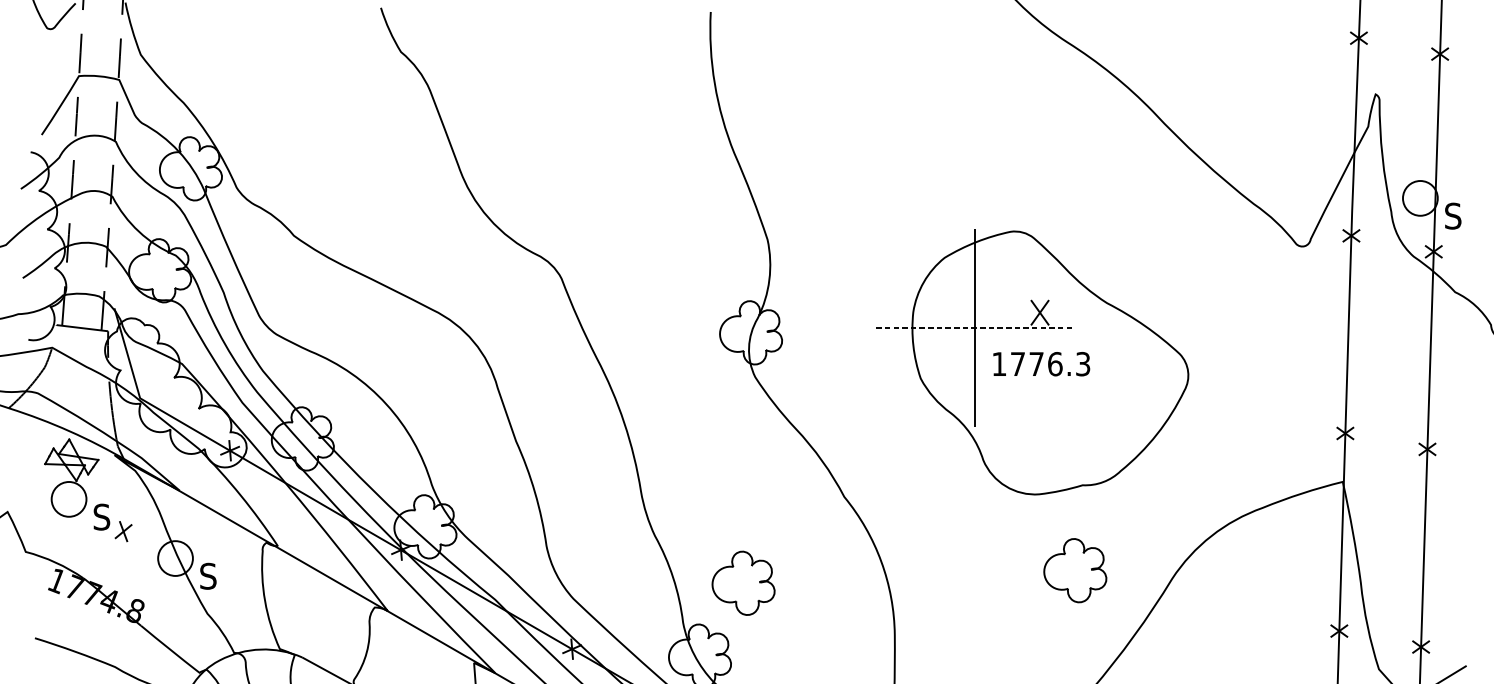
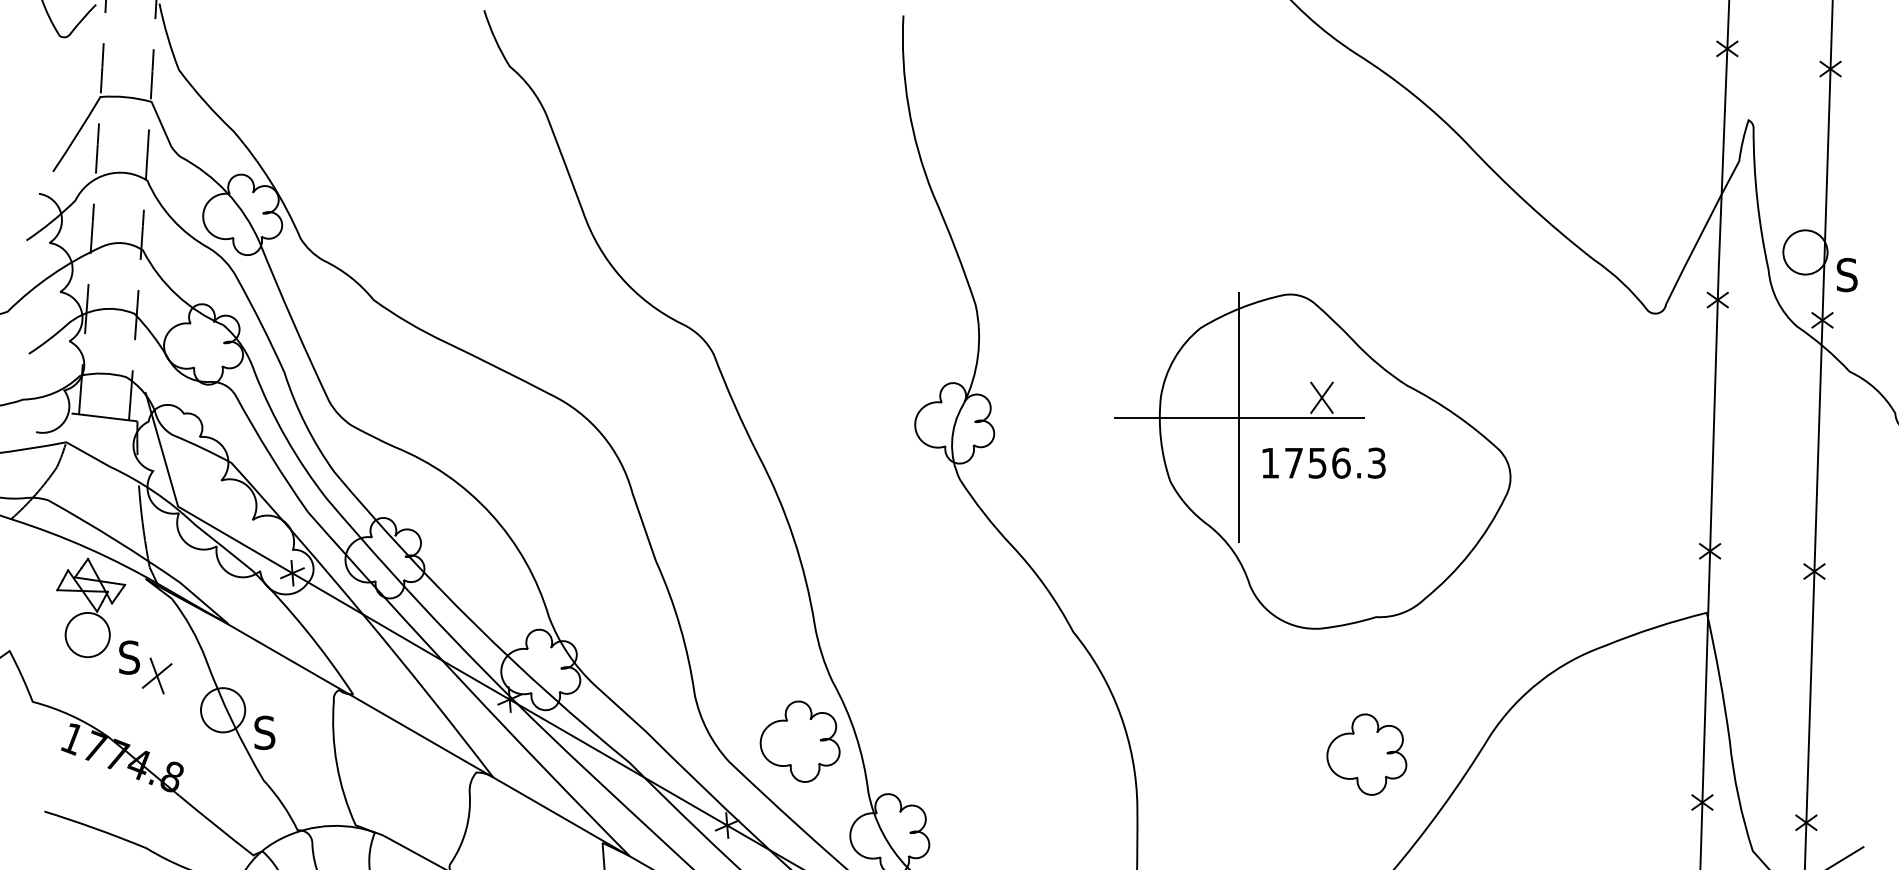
line: (975, 328) -> (1239, 417), dashed -> solid
text: (1036, 364) -> (1317, 463), 1776.3 -> 1756.3
part: (123, 531) -> (156, 675), size x1.43
part: (1075, 570) -> (1366, 754), moved
part: (743, 583) -> (799, 741), moved

